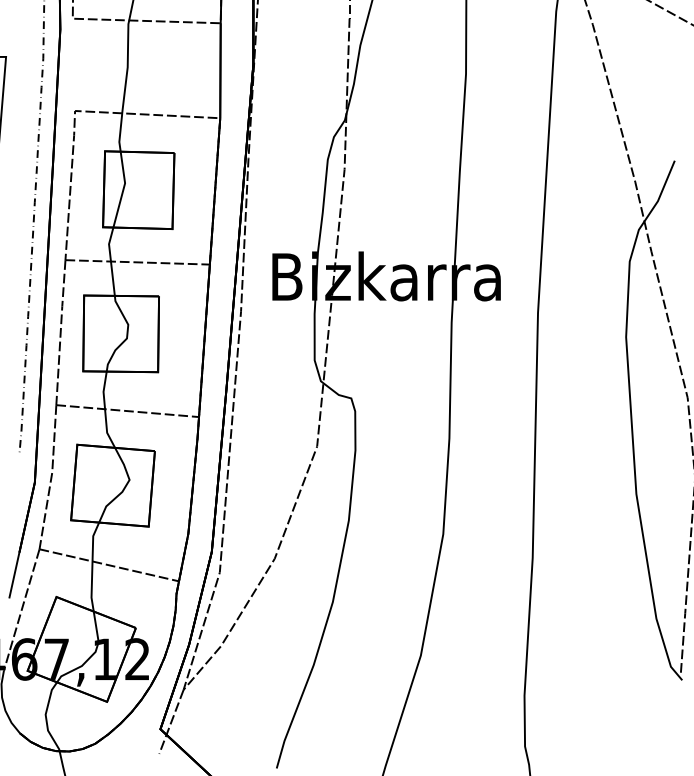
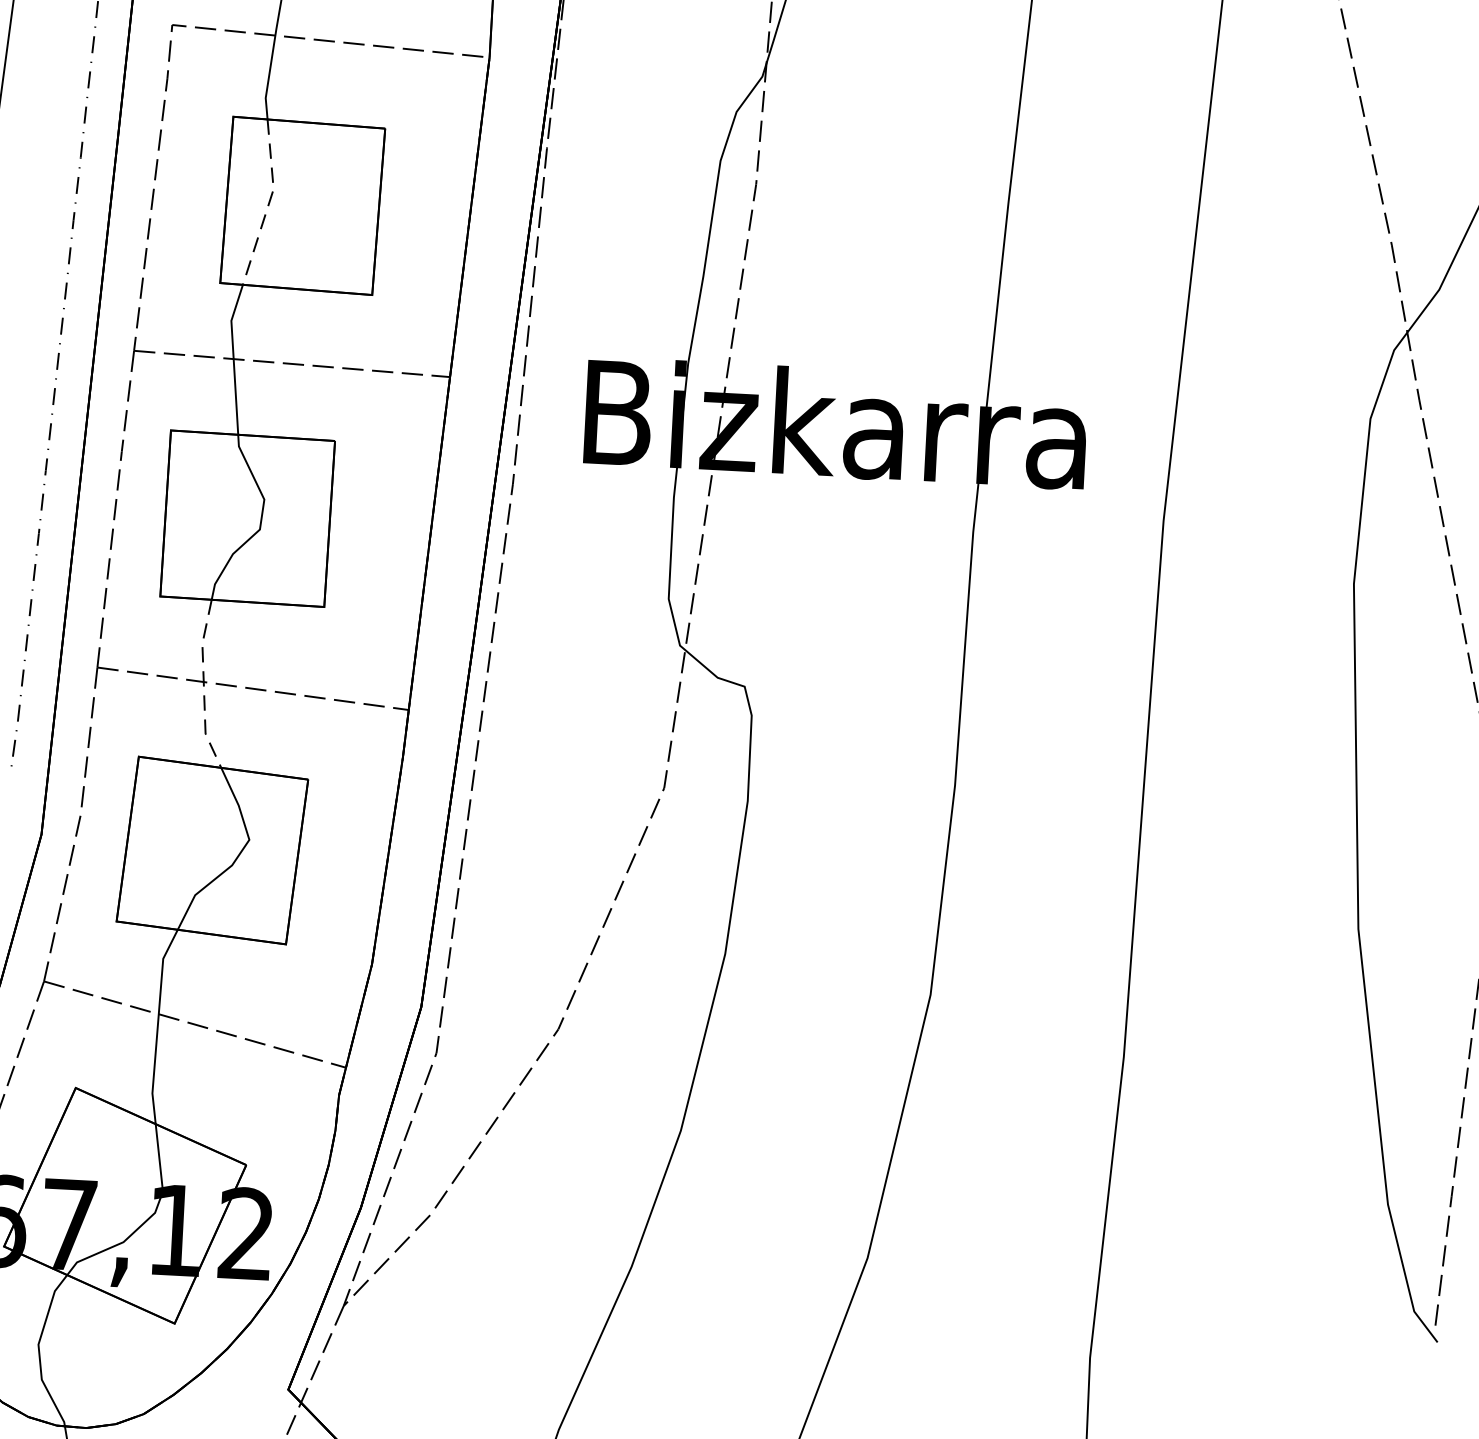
line: (123, 190) -> (269, 204), solid -> dashed
line: (105, 411) -> (204, 687), solid -> dashed

